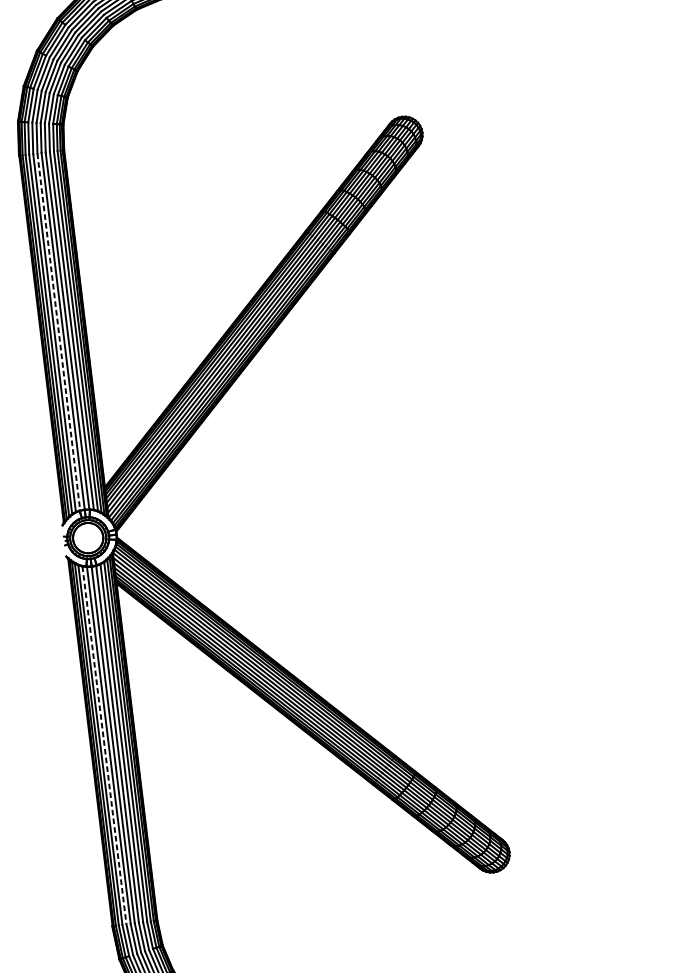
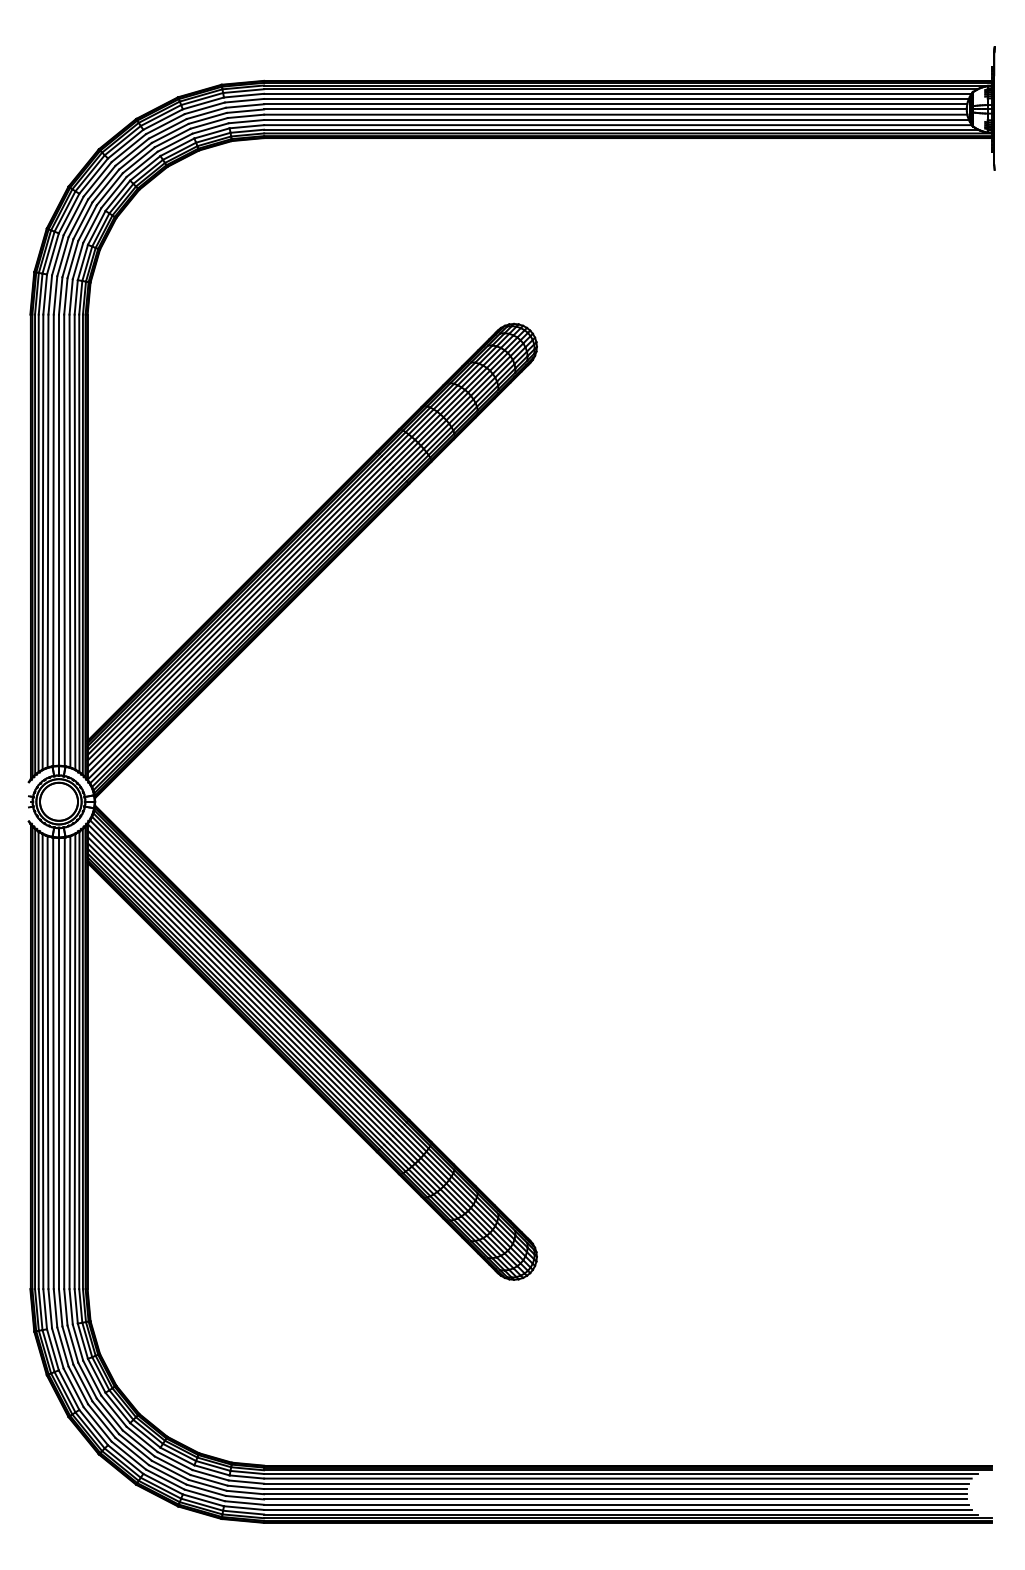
line: (58, 332) -> (53, 540), dashed -> solid
line: (104, 746) -> (48, 1063), dashed -> solid

